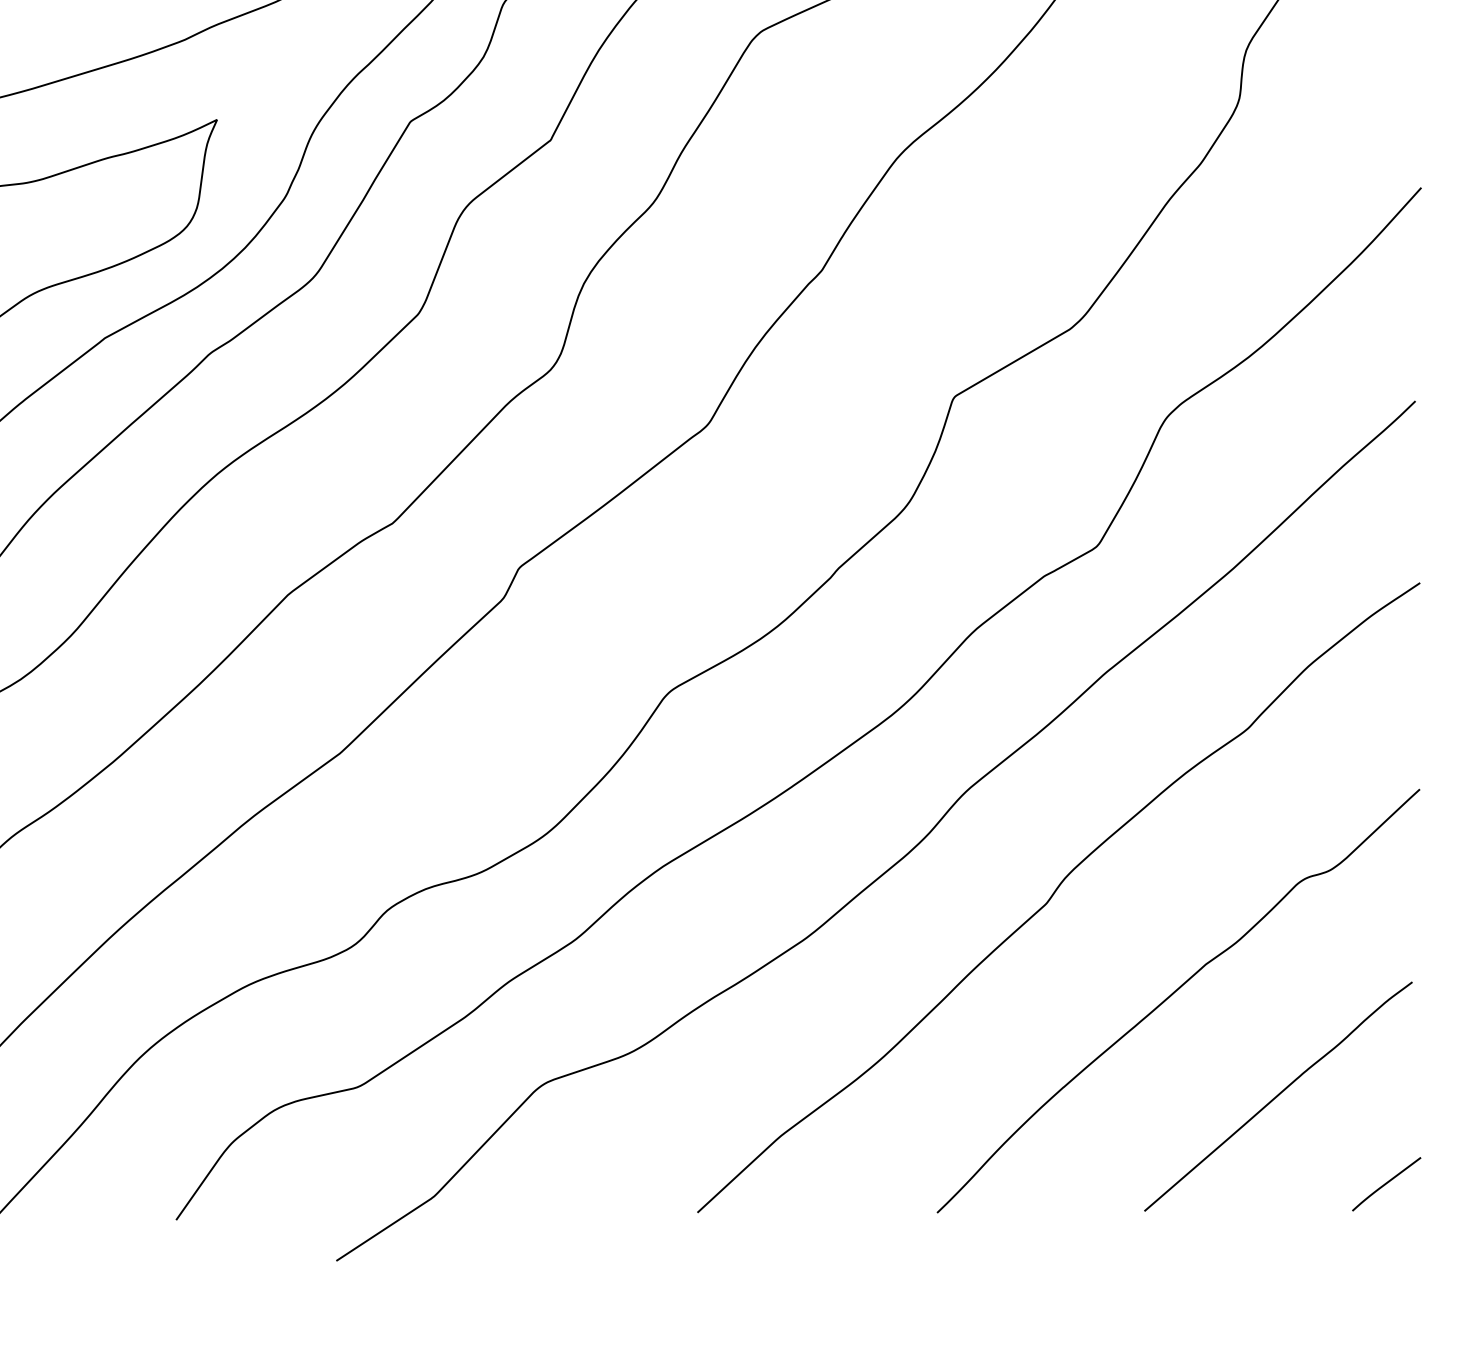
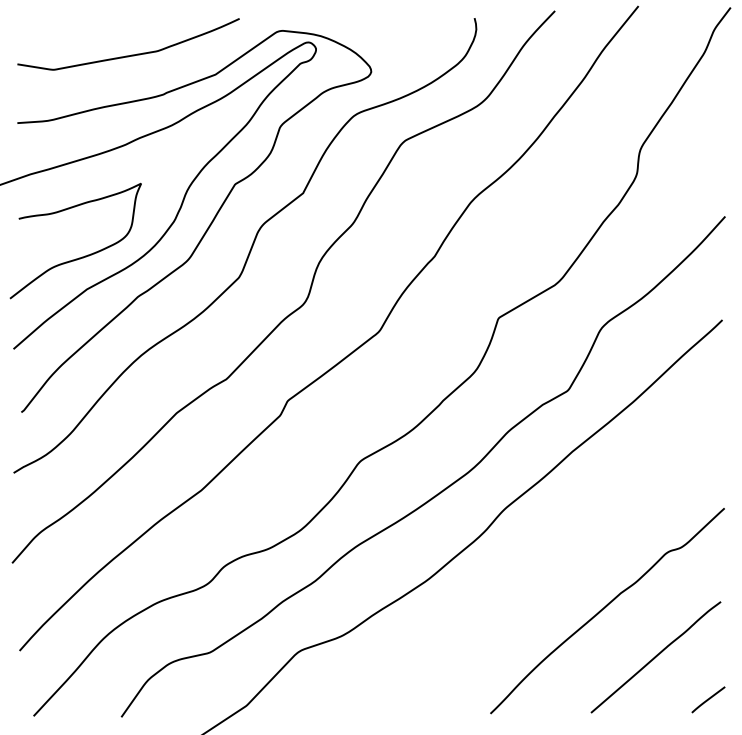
curve: (1054, 896) -> (547, 560), removed

